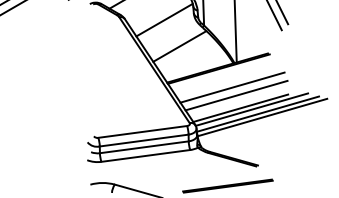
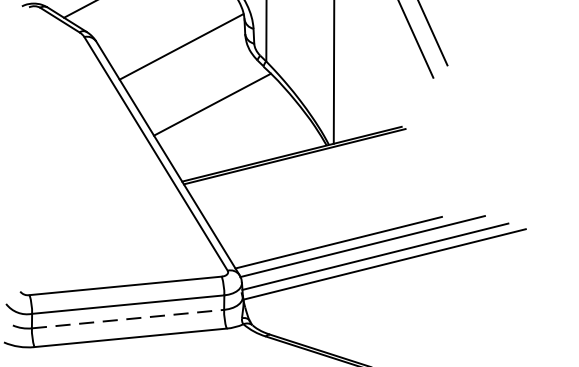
line: (232, 87) -> (322, 197), removed
line: (236, 95) -> (330, 214), removed
line: (144, 147) -> (128, 319), solid -> dashed

